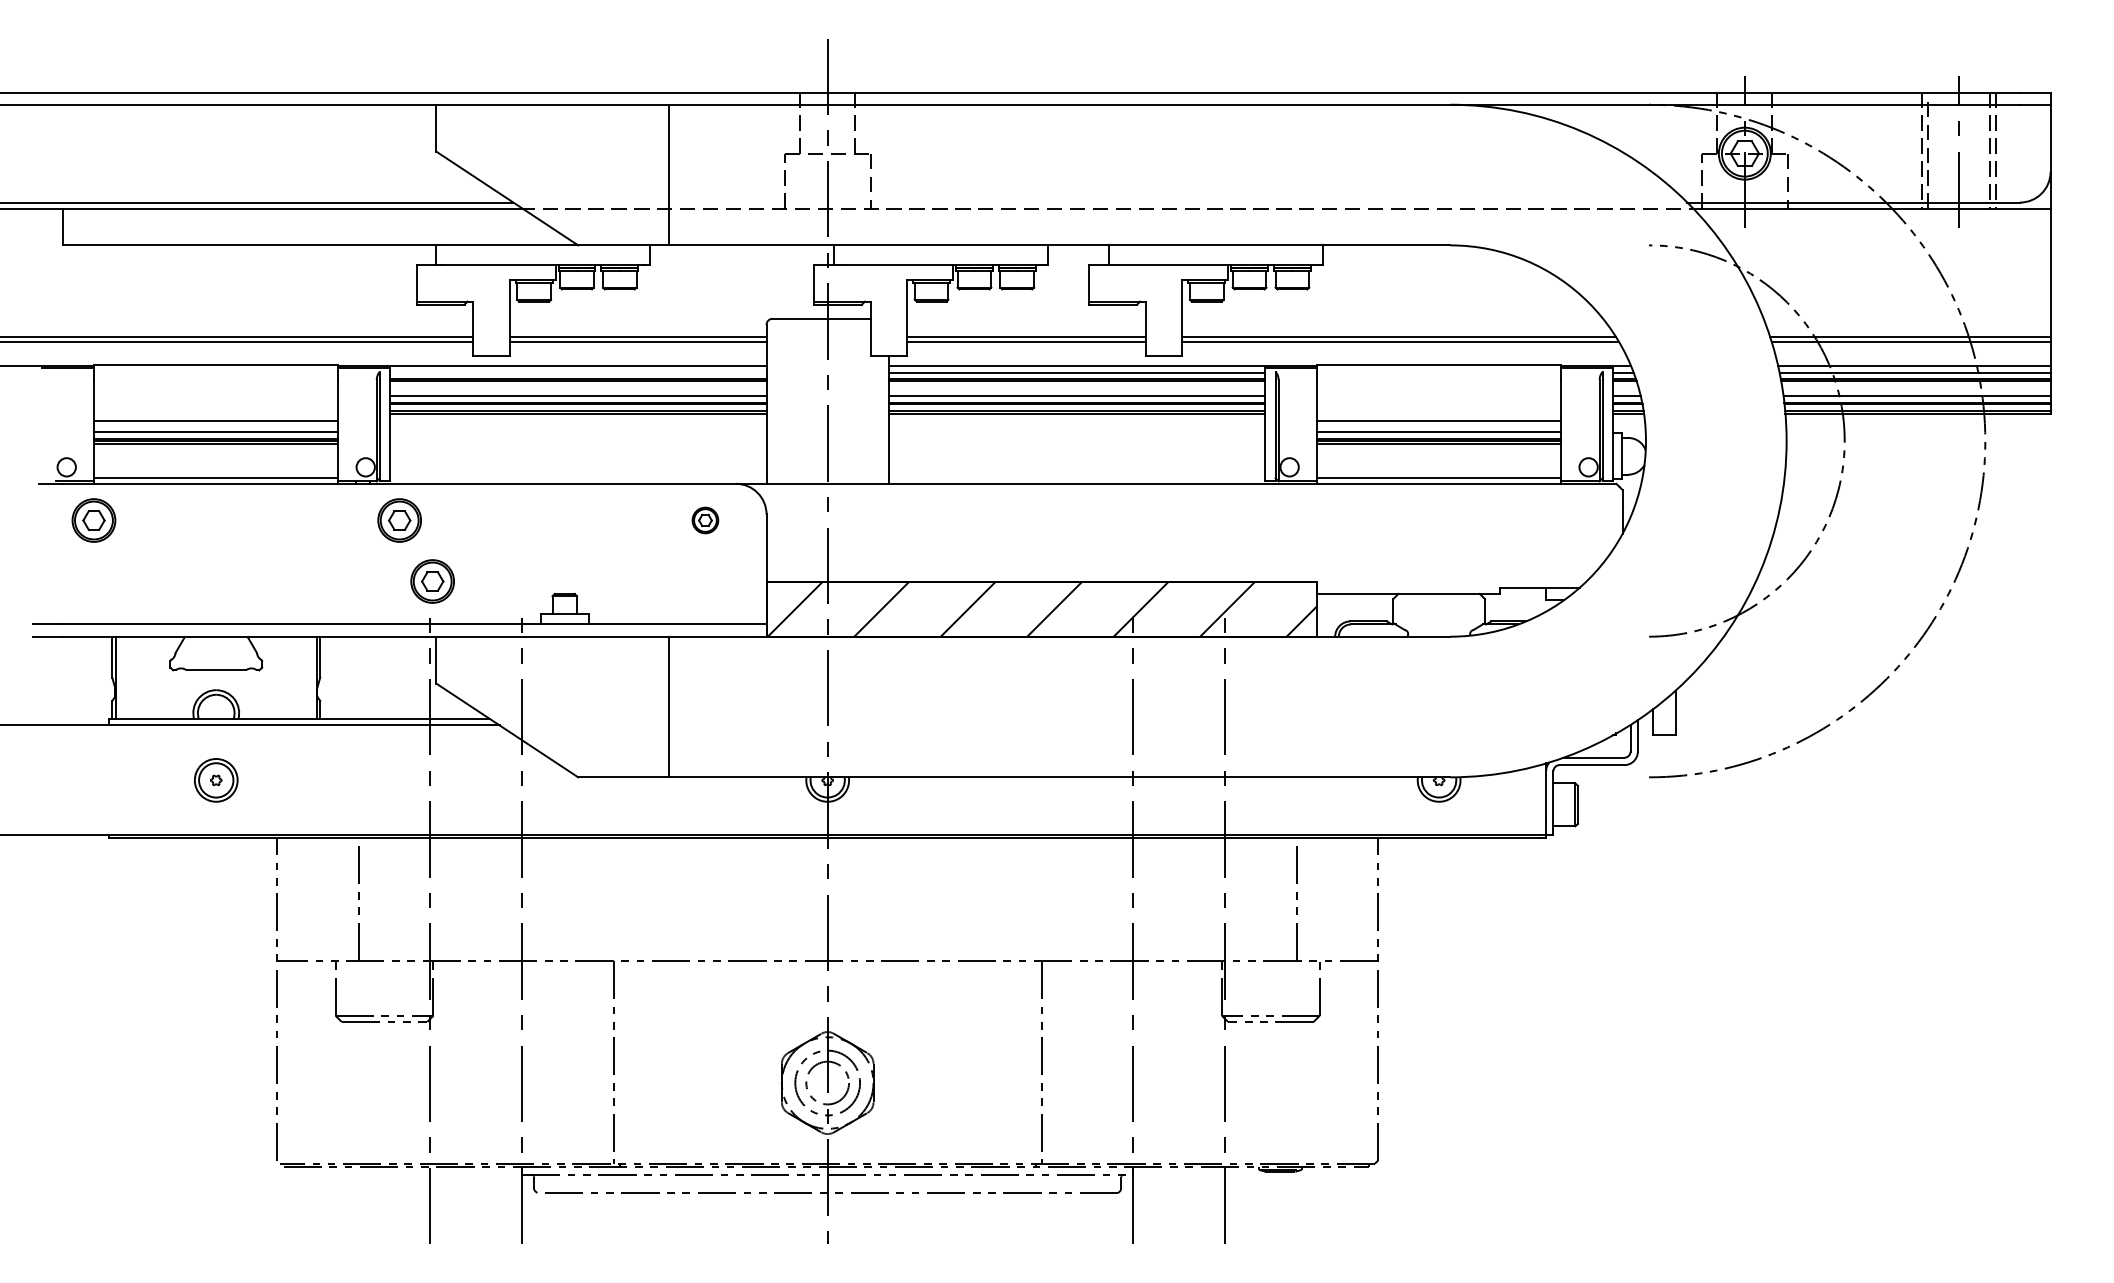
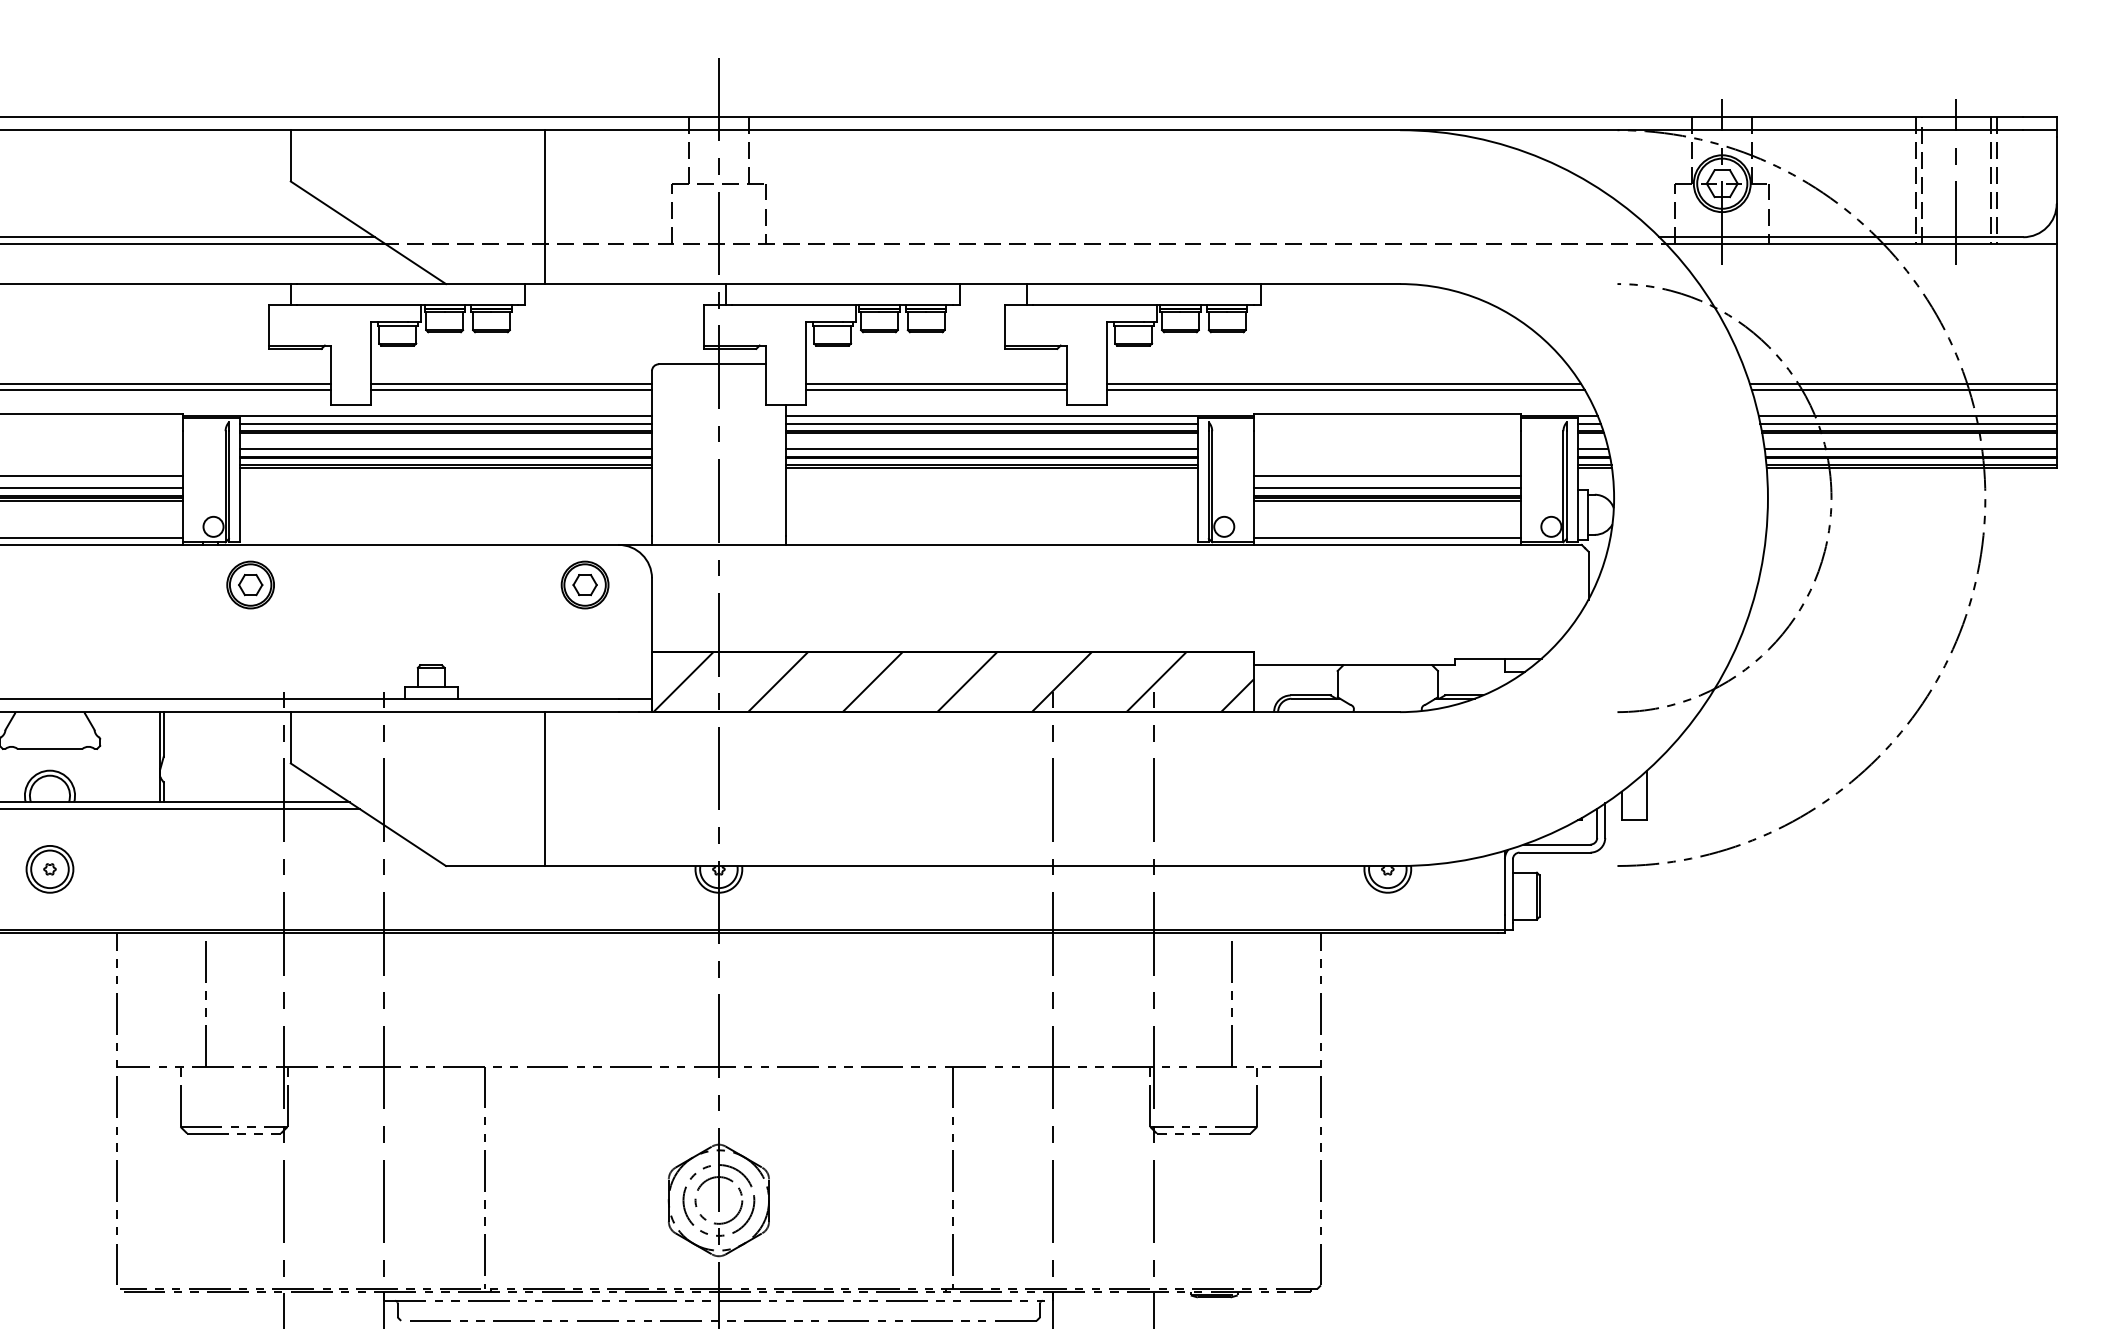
line: (578, 373) -> (446, 424), added
part: (705, 520) -> (585, 585), size x1.67
part: (432, 581) -> (286, 651), removed

